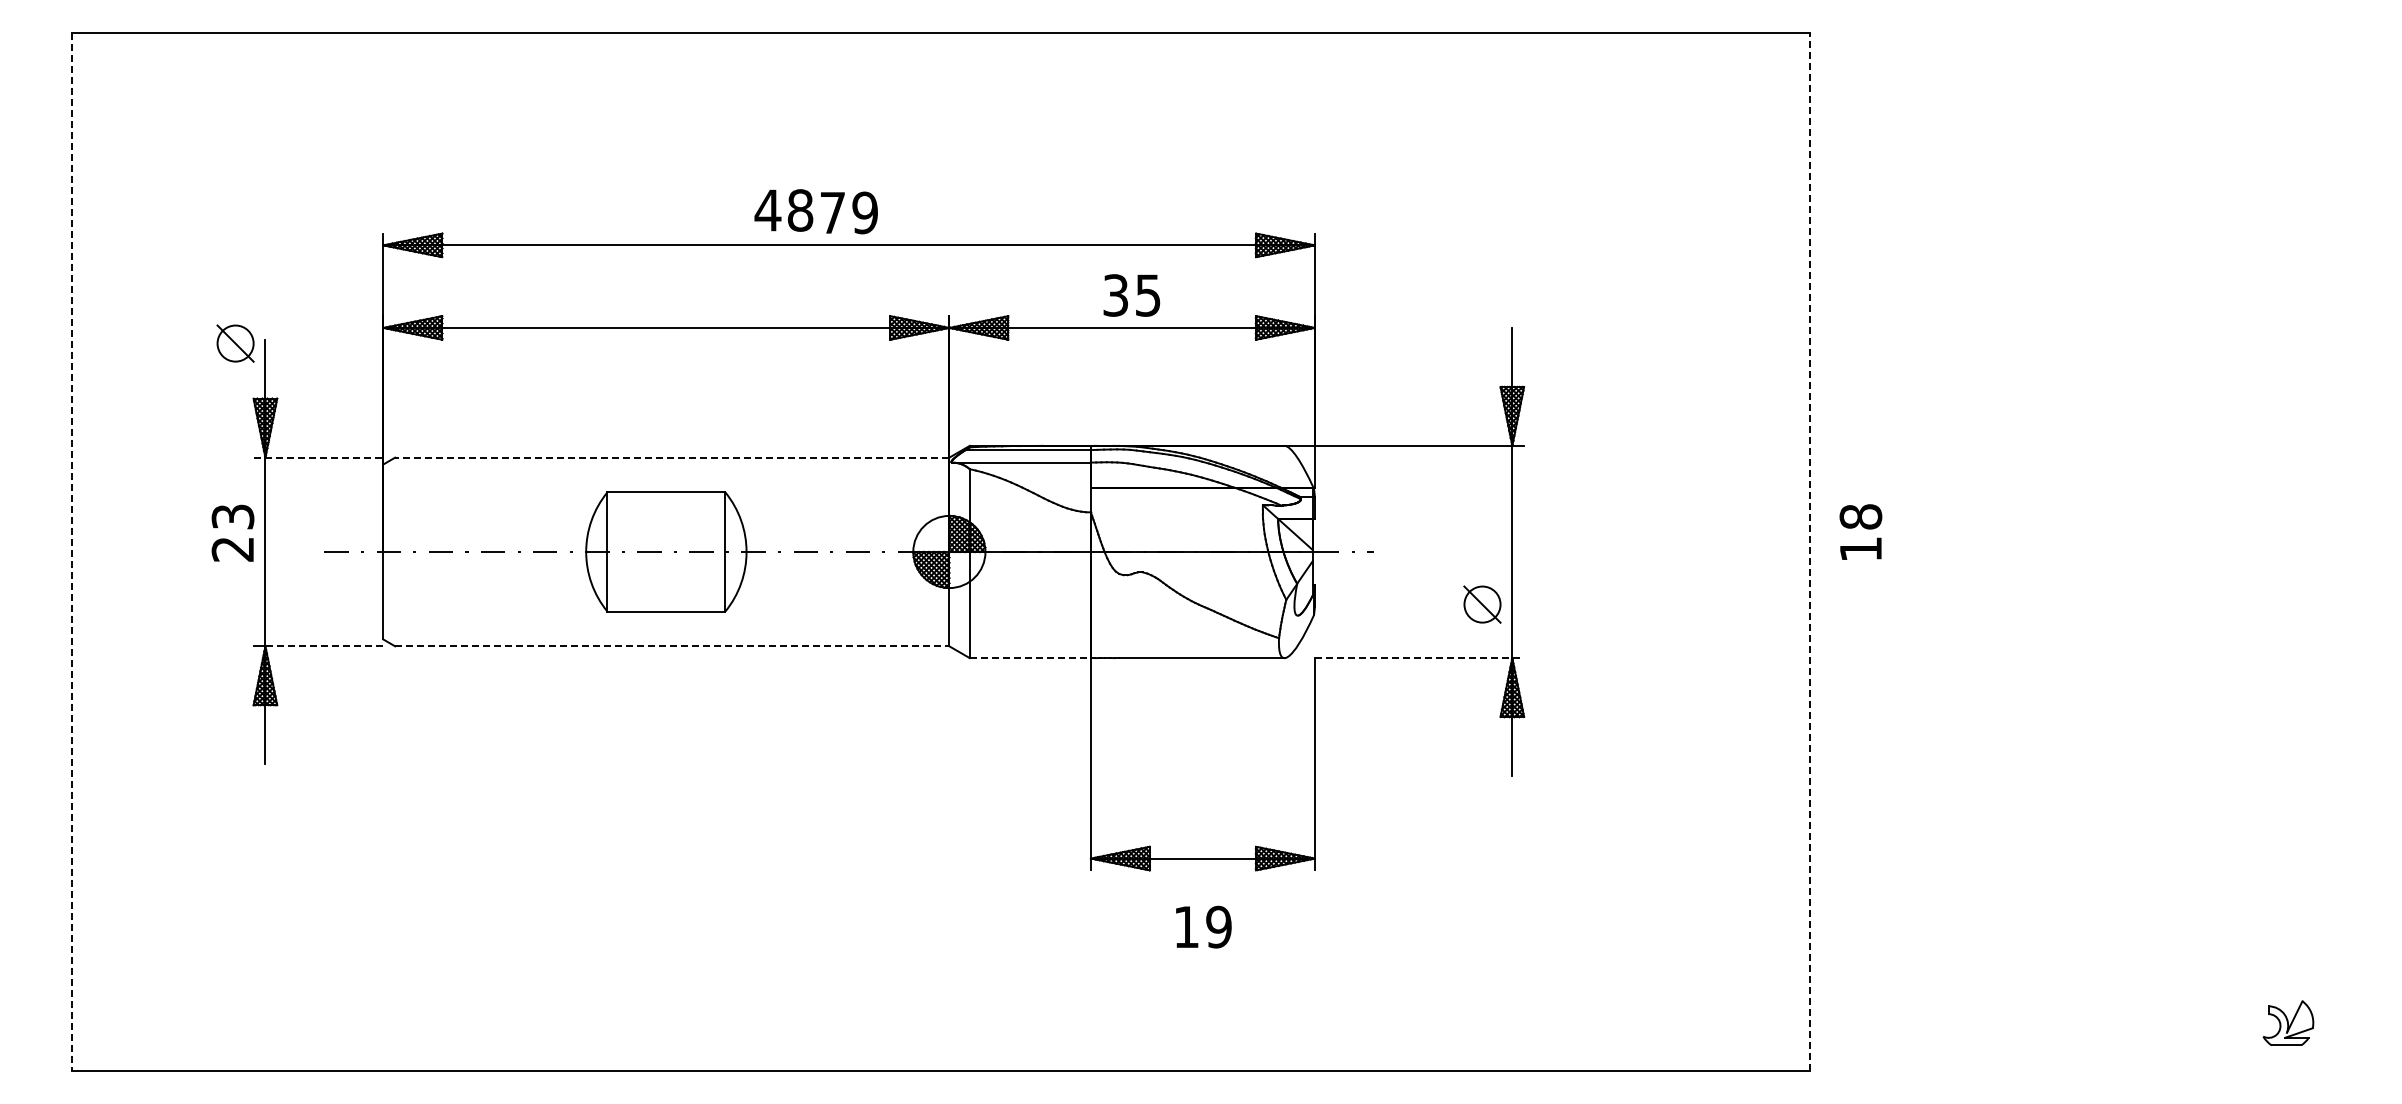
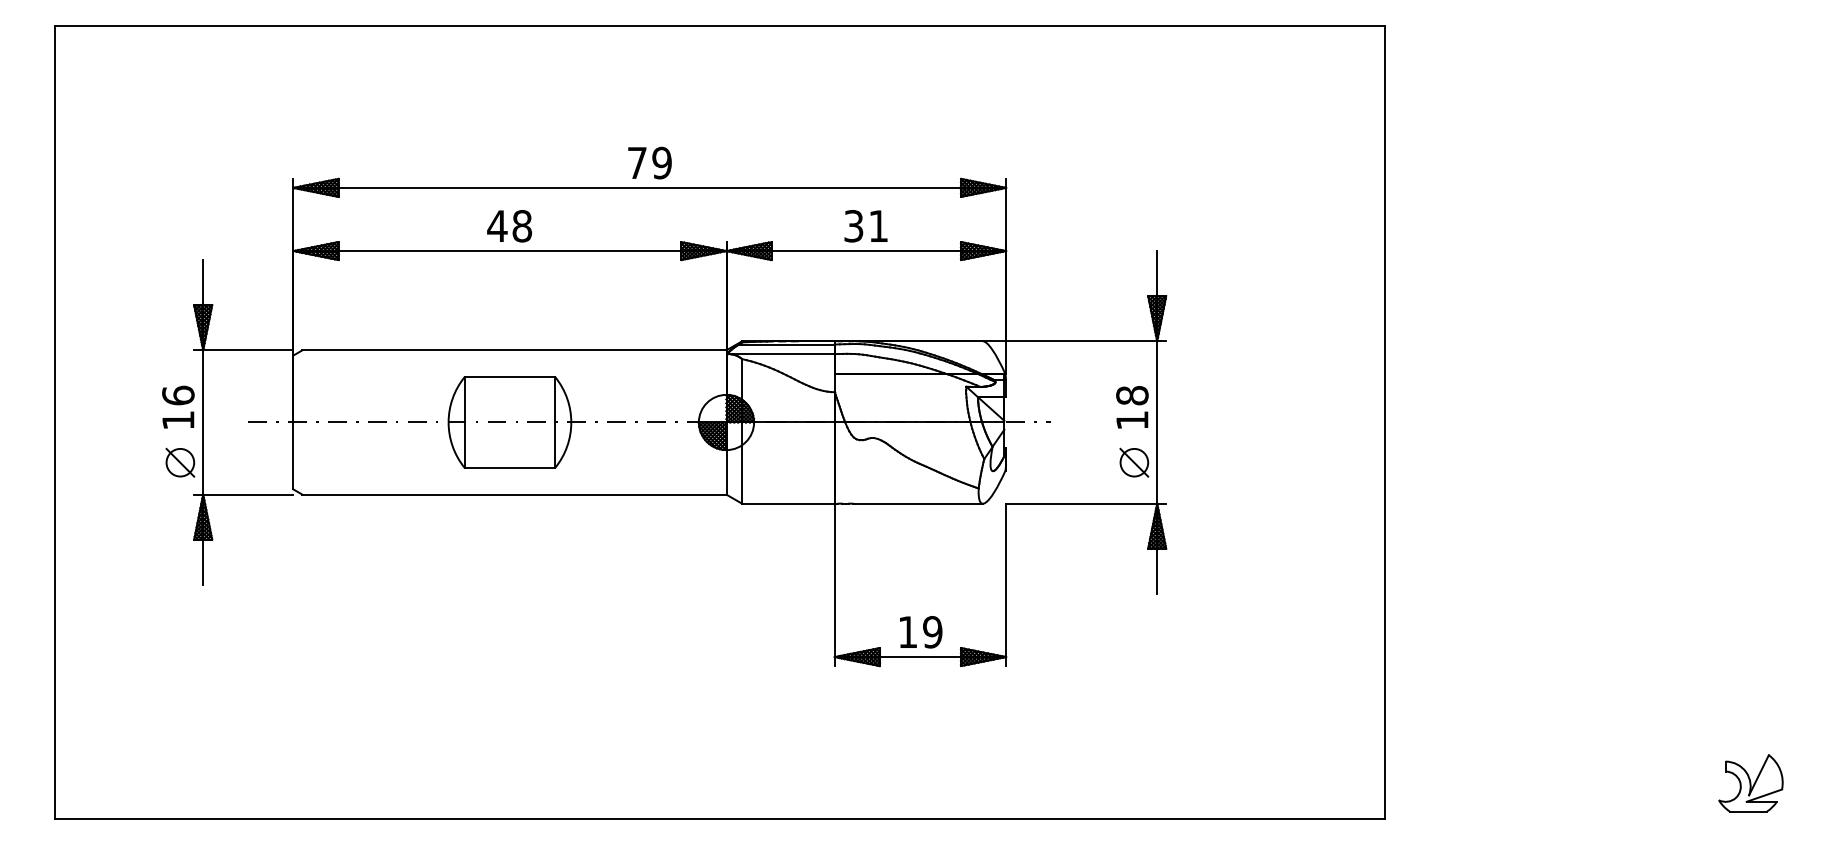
text: (783, 210) -> (509, 226), moved
text: (1148, 295) -> (878, 226), 35 -> 31
part: (235, 343) -> (180, 462), moved
line: (318, 457) -> (243, 350), dashed -> solid
line: (671, 457) -> (513, 350), dashed -> solid
text: (1860, 531) -> (1132, 406), moved
text: (232, 532) -> (178, 407), 23 -> 16
line: (72, 552) -> (55, 422), dashed -> solid
line: (1810, 552) -> (1385, 422), dashed -> solid
line: (324, 646) -> (248, 494), dashed -> solid
line: (672, 646) -> (514, 494), dashed -> solid
line: (1030, 658) -> (788, 503), dashed -> solid
line: (1419, 658) -> (1086, 503), dashed -> solid
text: (1203, 926) -> (920, 631), moved
part: (2288, 1022) -> (1751, 782), size x1.67

